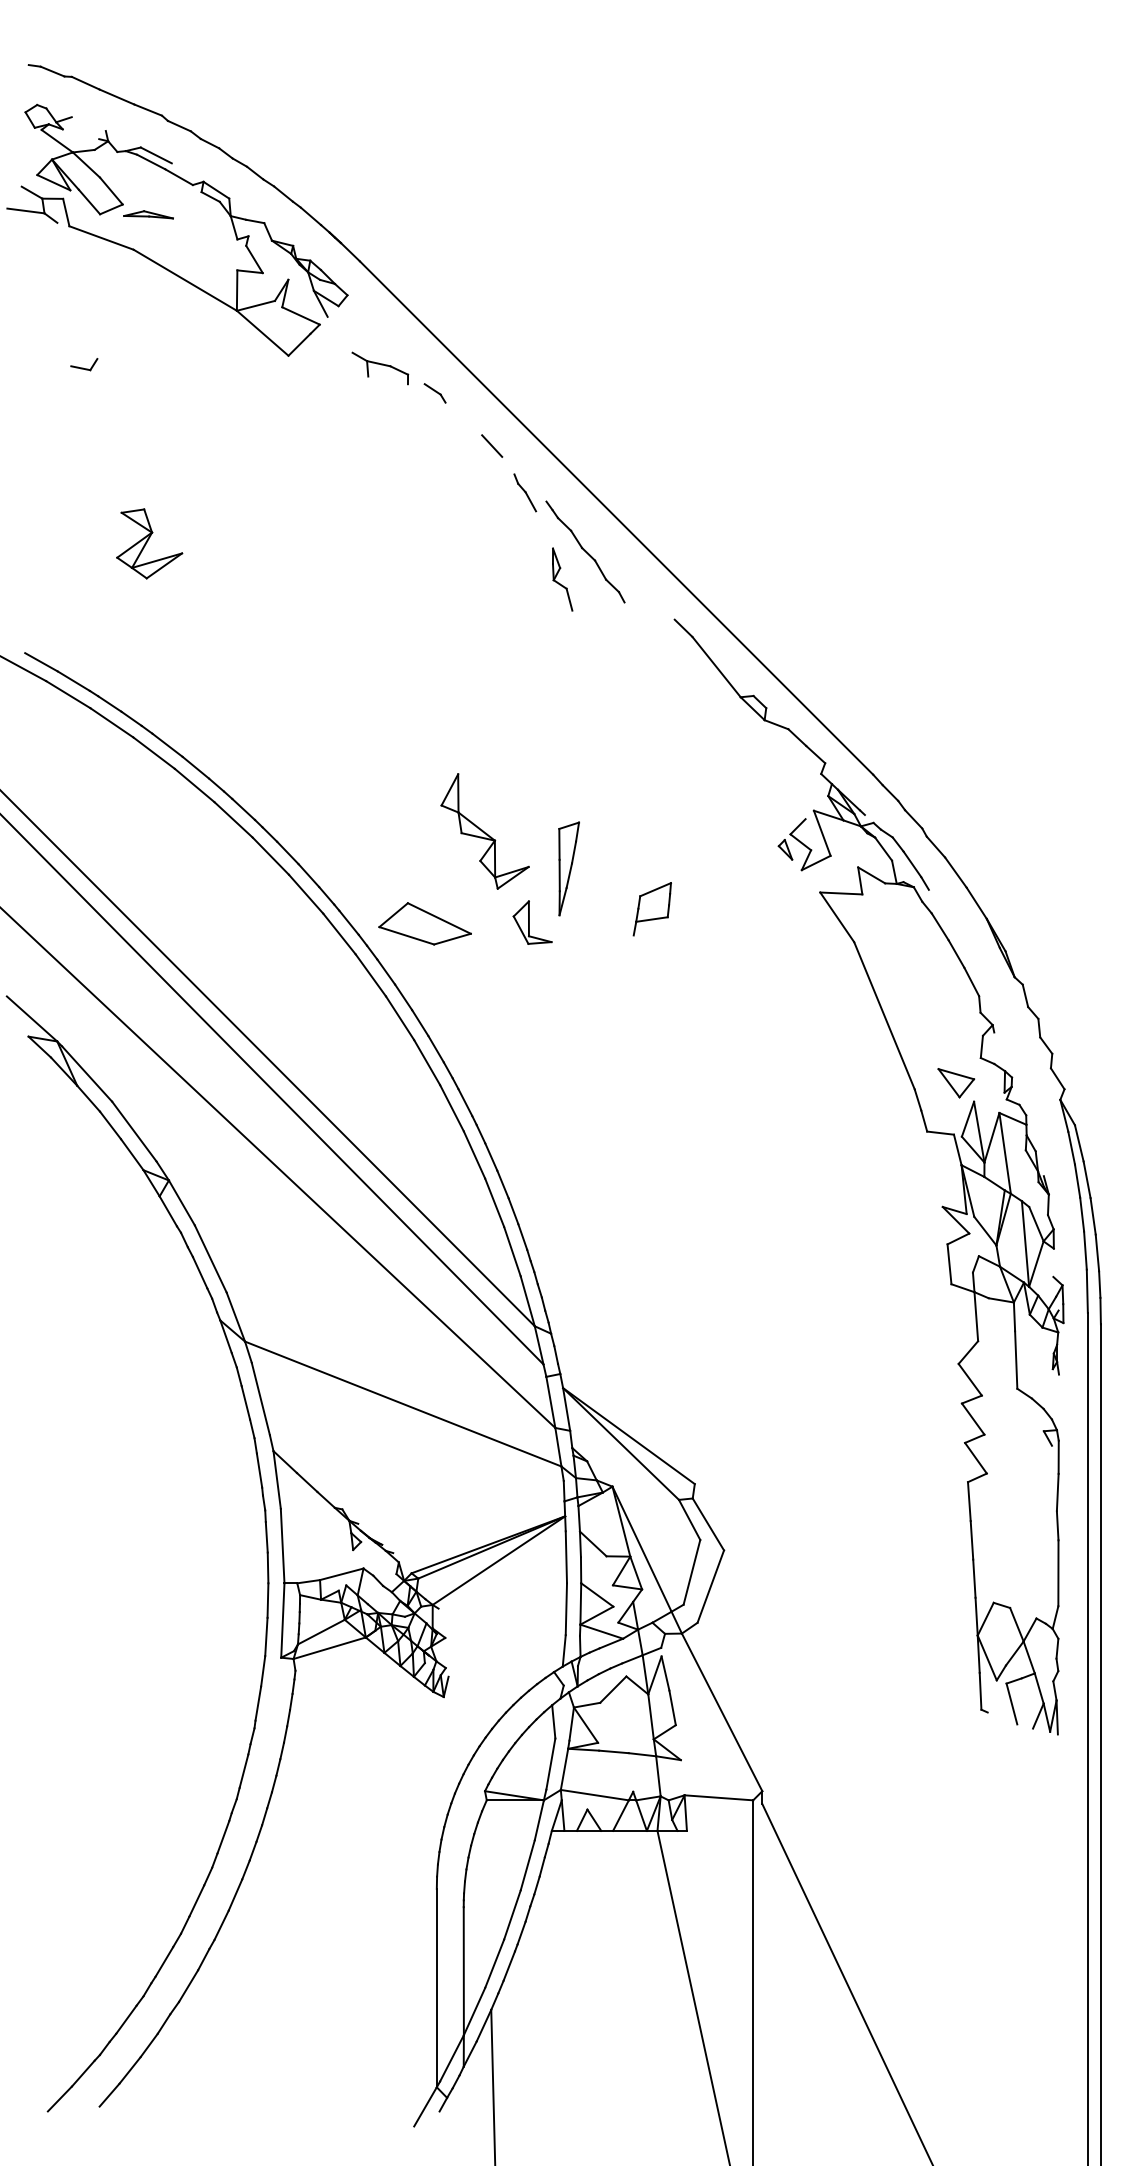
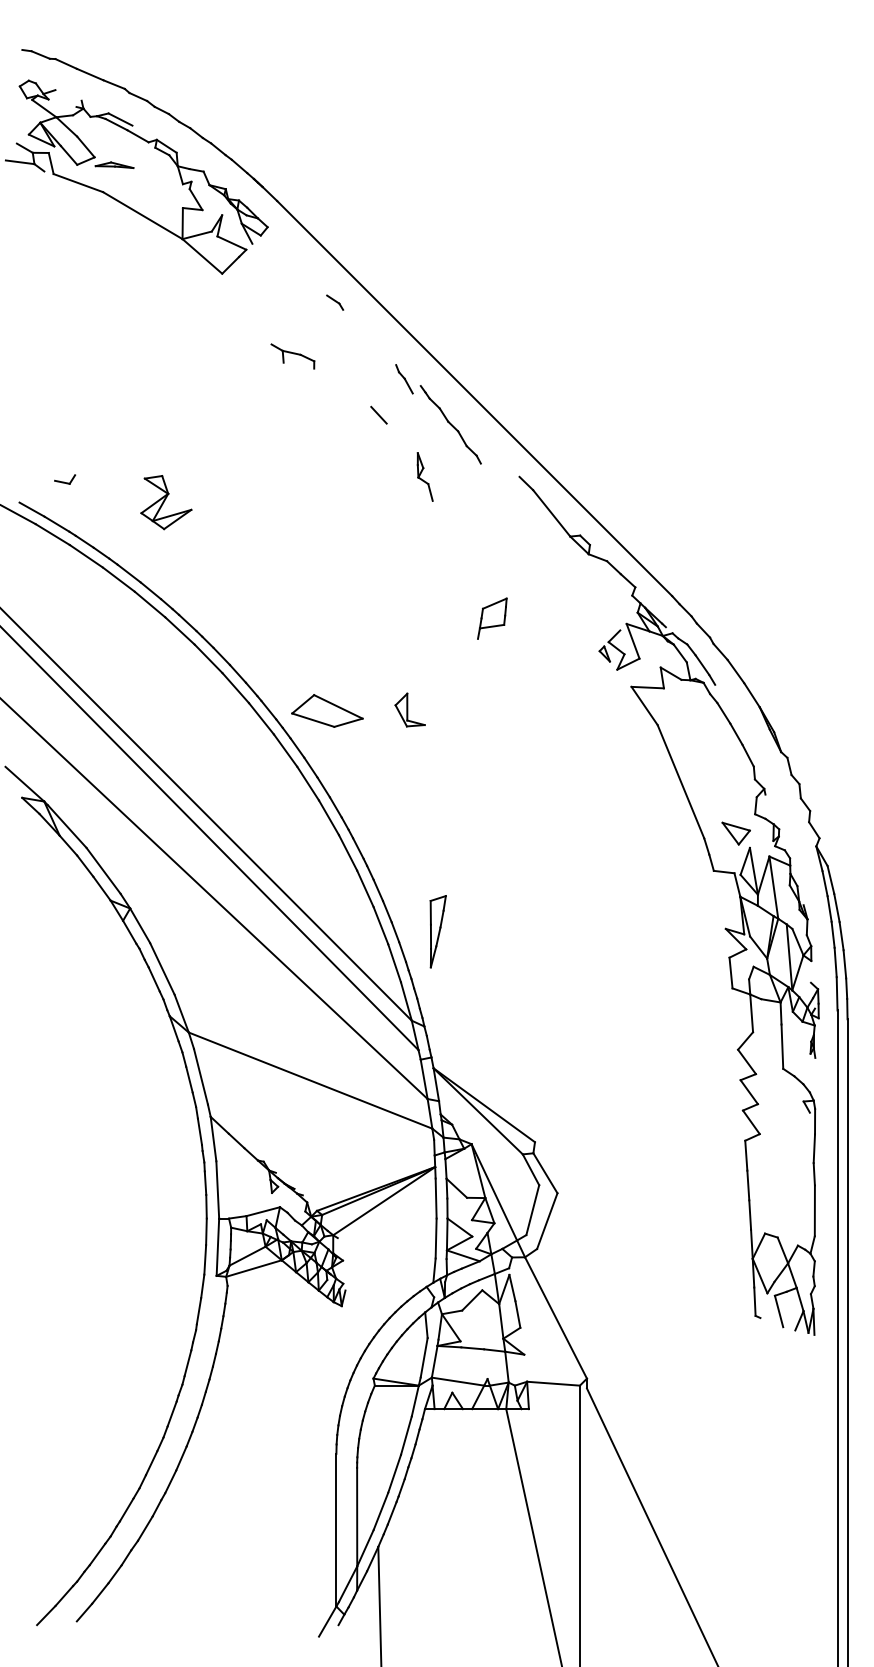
part: (84, 364) -> (65, 479), moved
part: (379, 368) -> (292, 356), moved
line: (491, 445) -> (378, 414), moved
part: (149, 543) -> (166, 502), moved
part: (561, 578) -> (424, 476), moved
part: (485, 830) -> (373, 639), removed
part: (568, 868) -> (437, 931), moved
part: (652, 908) -> (492, 618), moved

